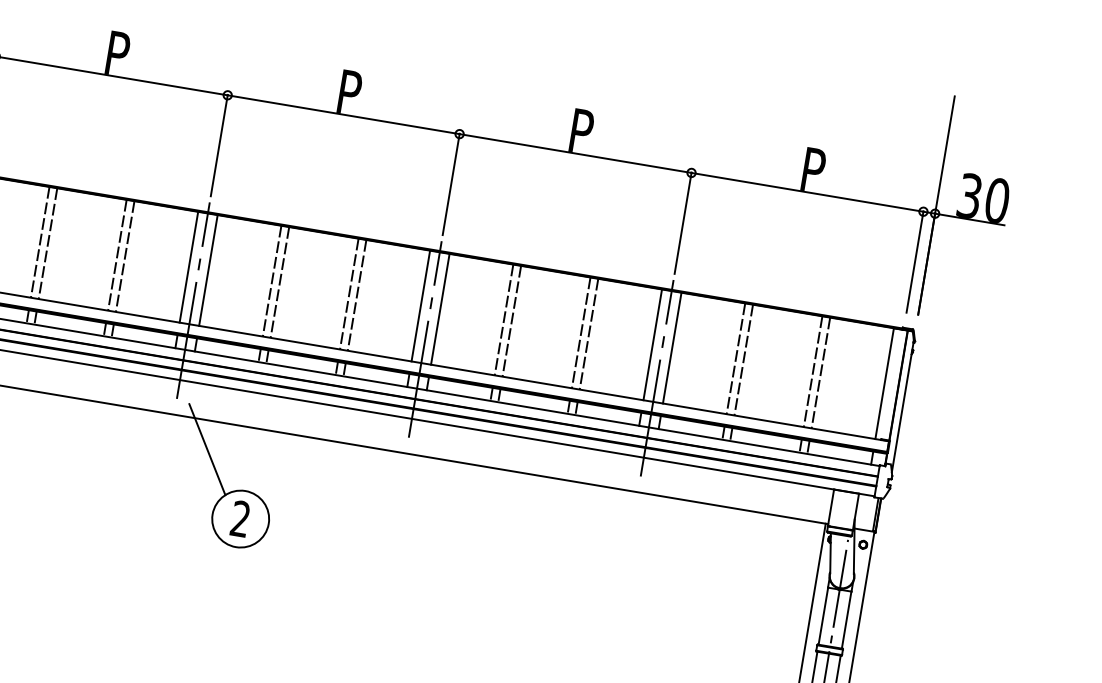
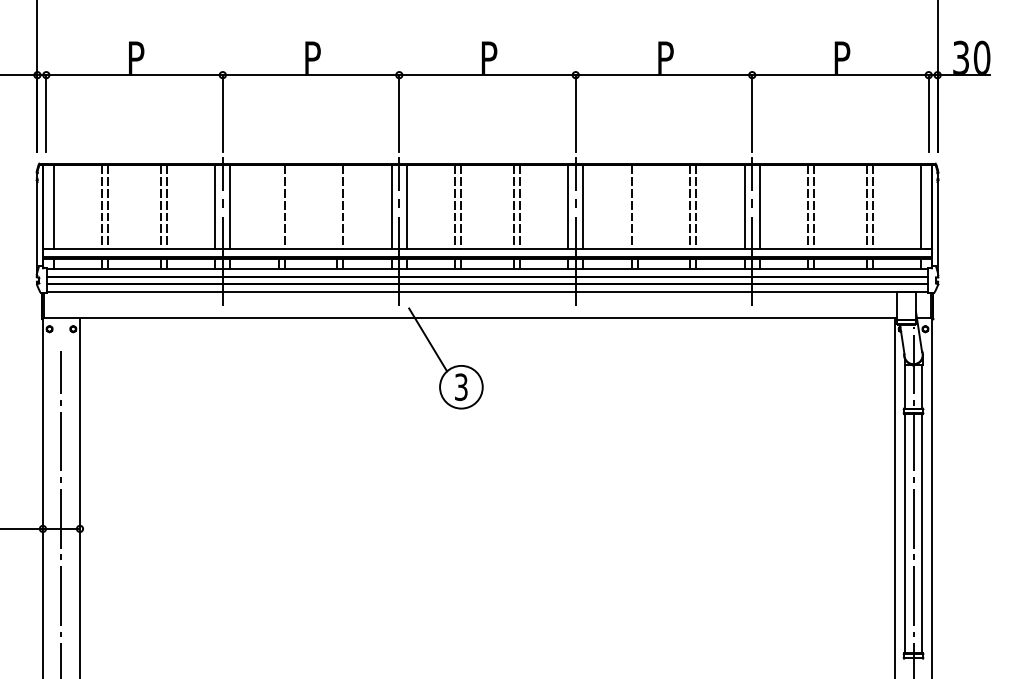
line: (39, 242) -> (278, 207), removed
line: (117, 255) -> (337, 207), removed
line: (511, 321) -> (637, 207), removed
text: (240, 518) -> (461, 386), 2 -> 3

